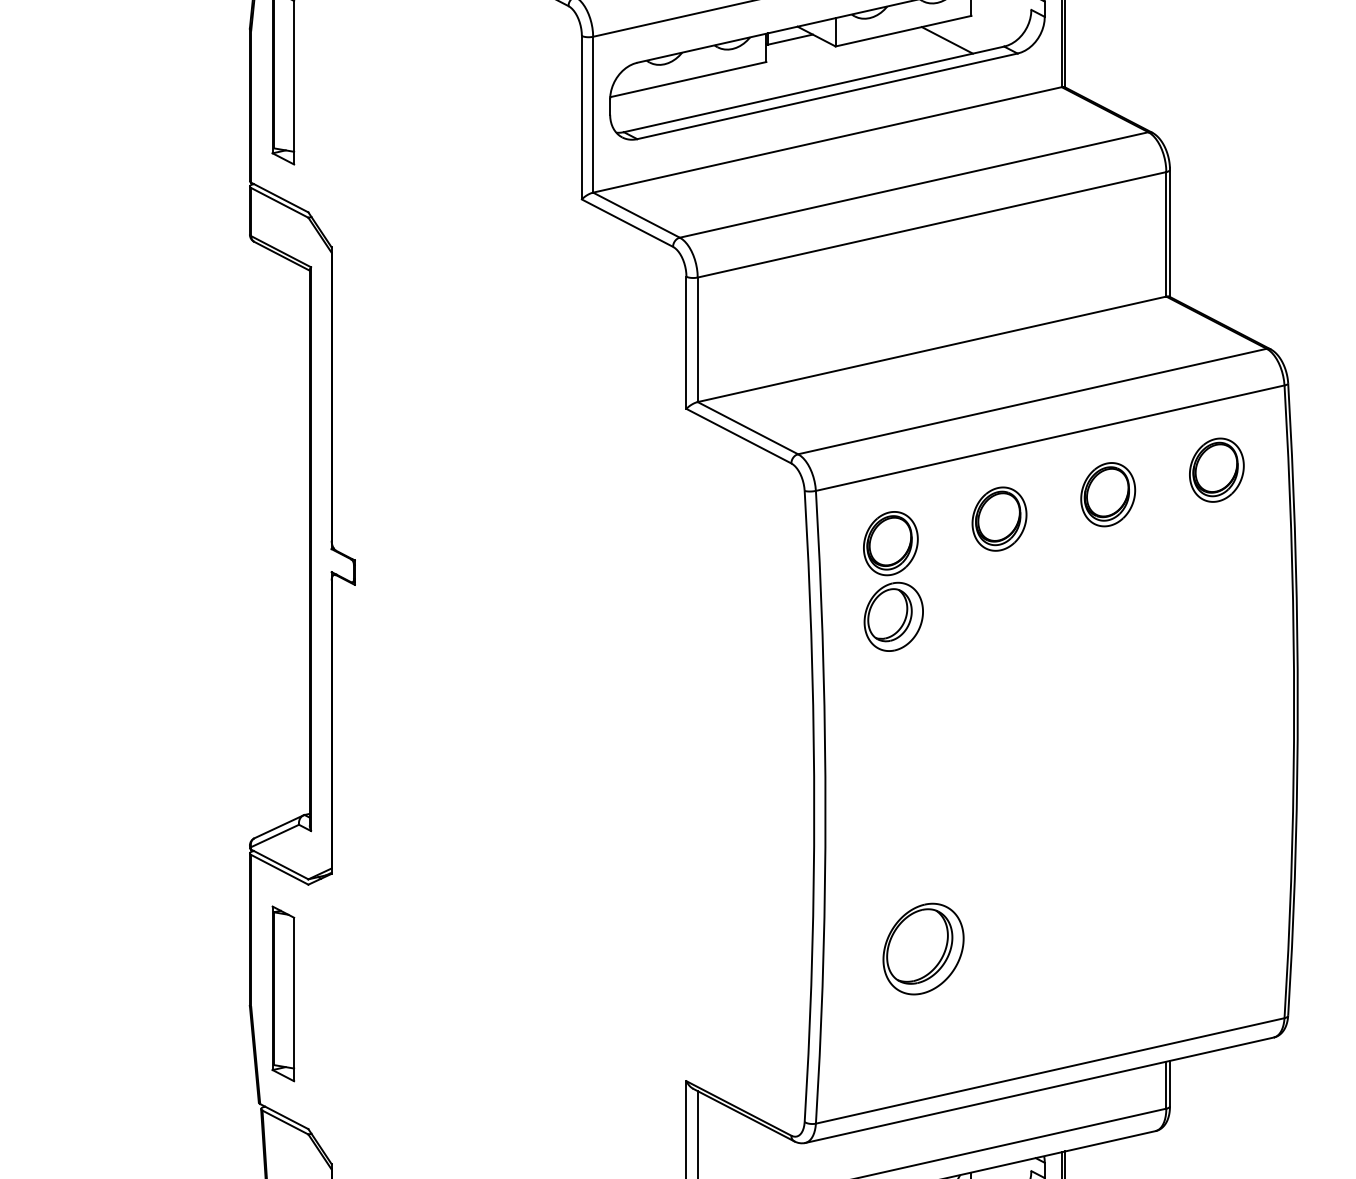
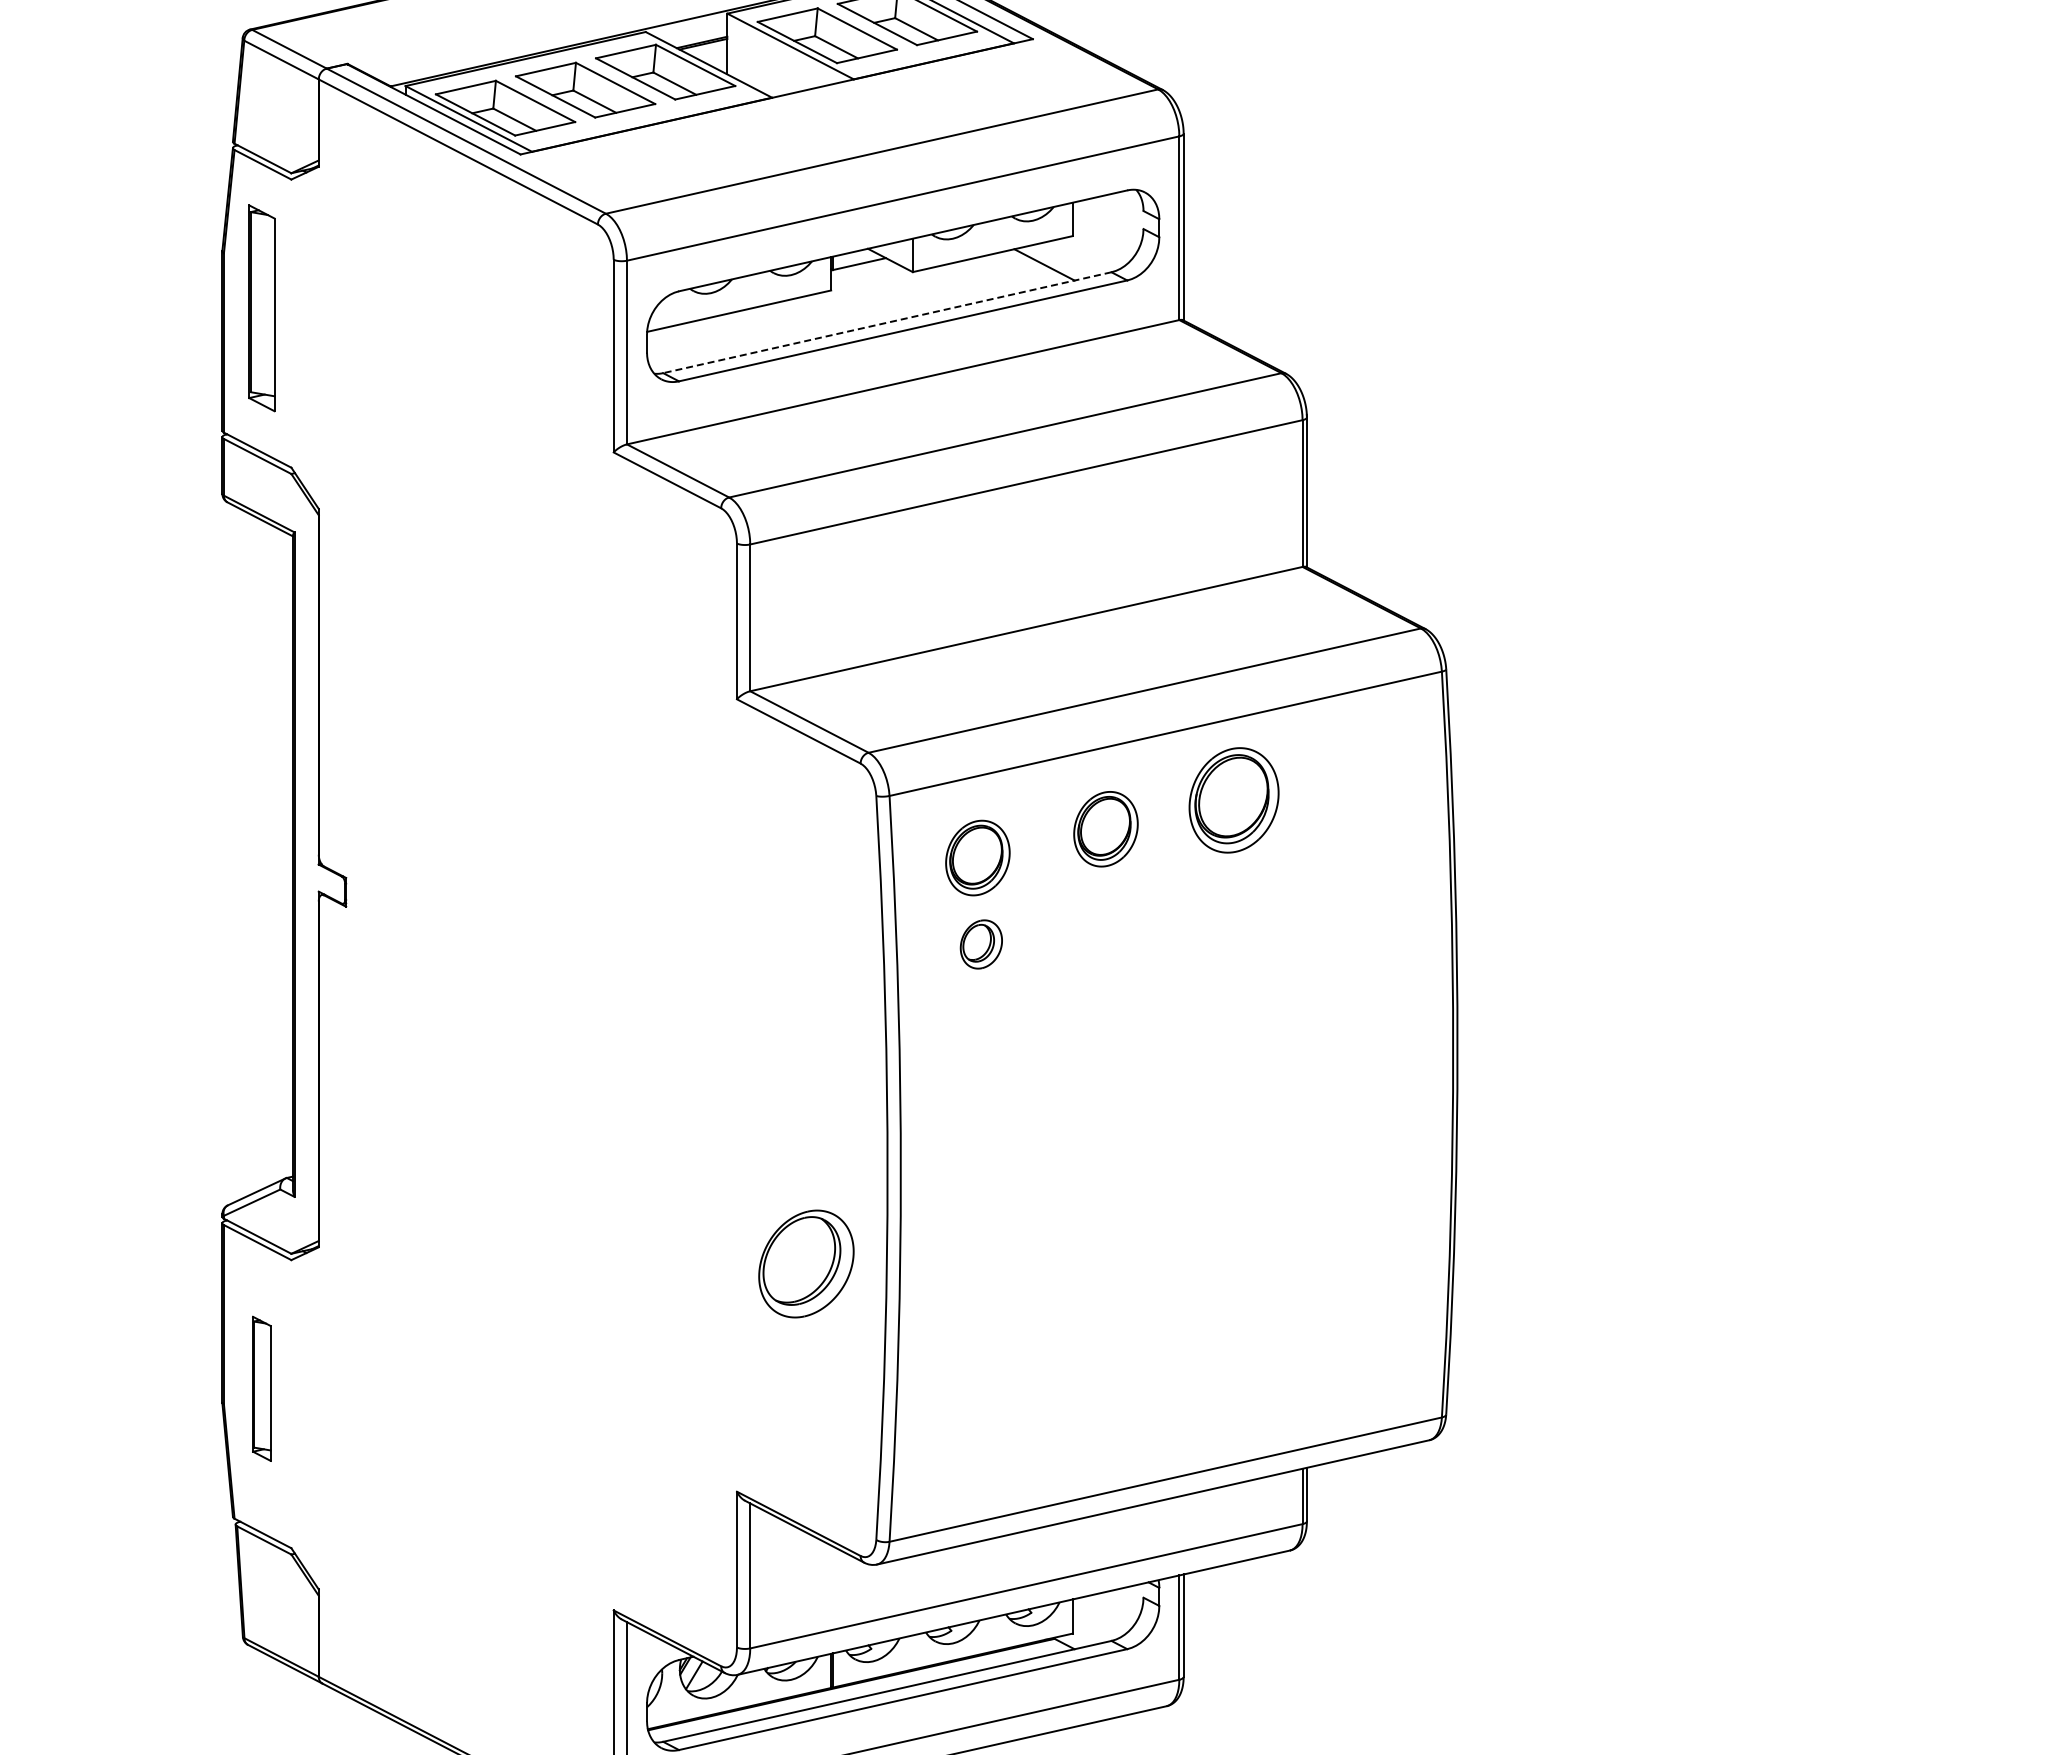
line: (814, 89) -> (887, 322), solid -> dashed
part: (1216, 470) -> (1361, 771), removed
part: (1107, 494) -> (1233, 800), size x1.4
part: (893, 616) -> (981, 944), size x0.6
part: (923, 948) -> (806, 1263), moved
part: (283, 993) -> (261, 1388), size x0.7

